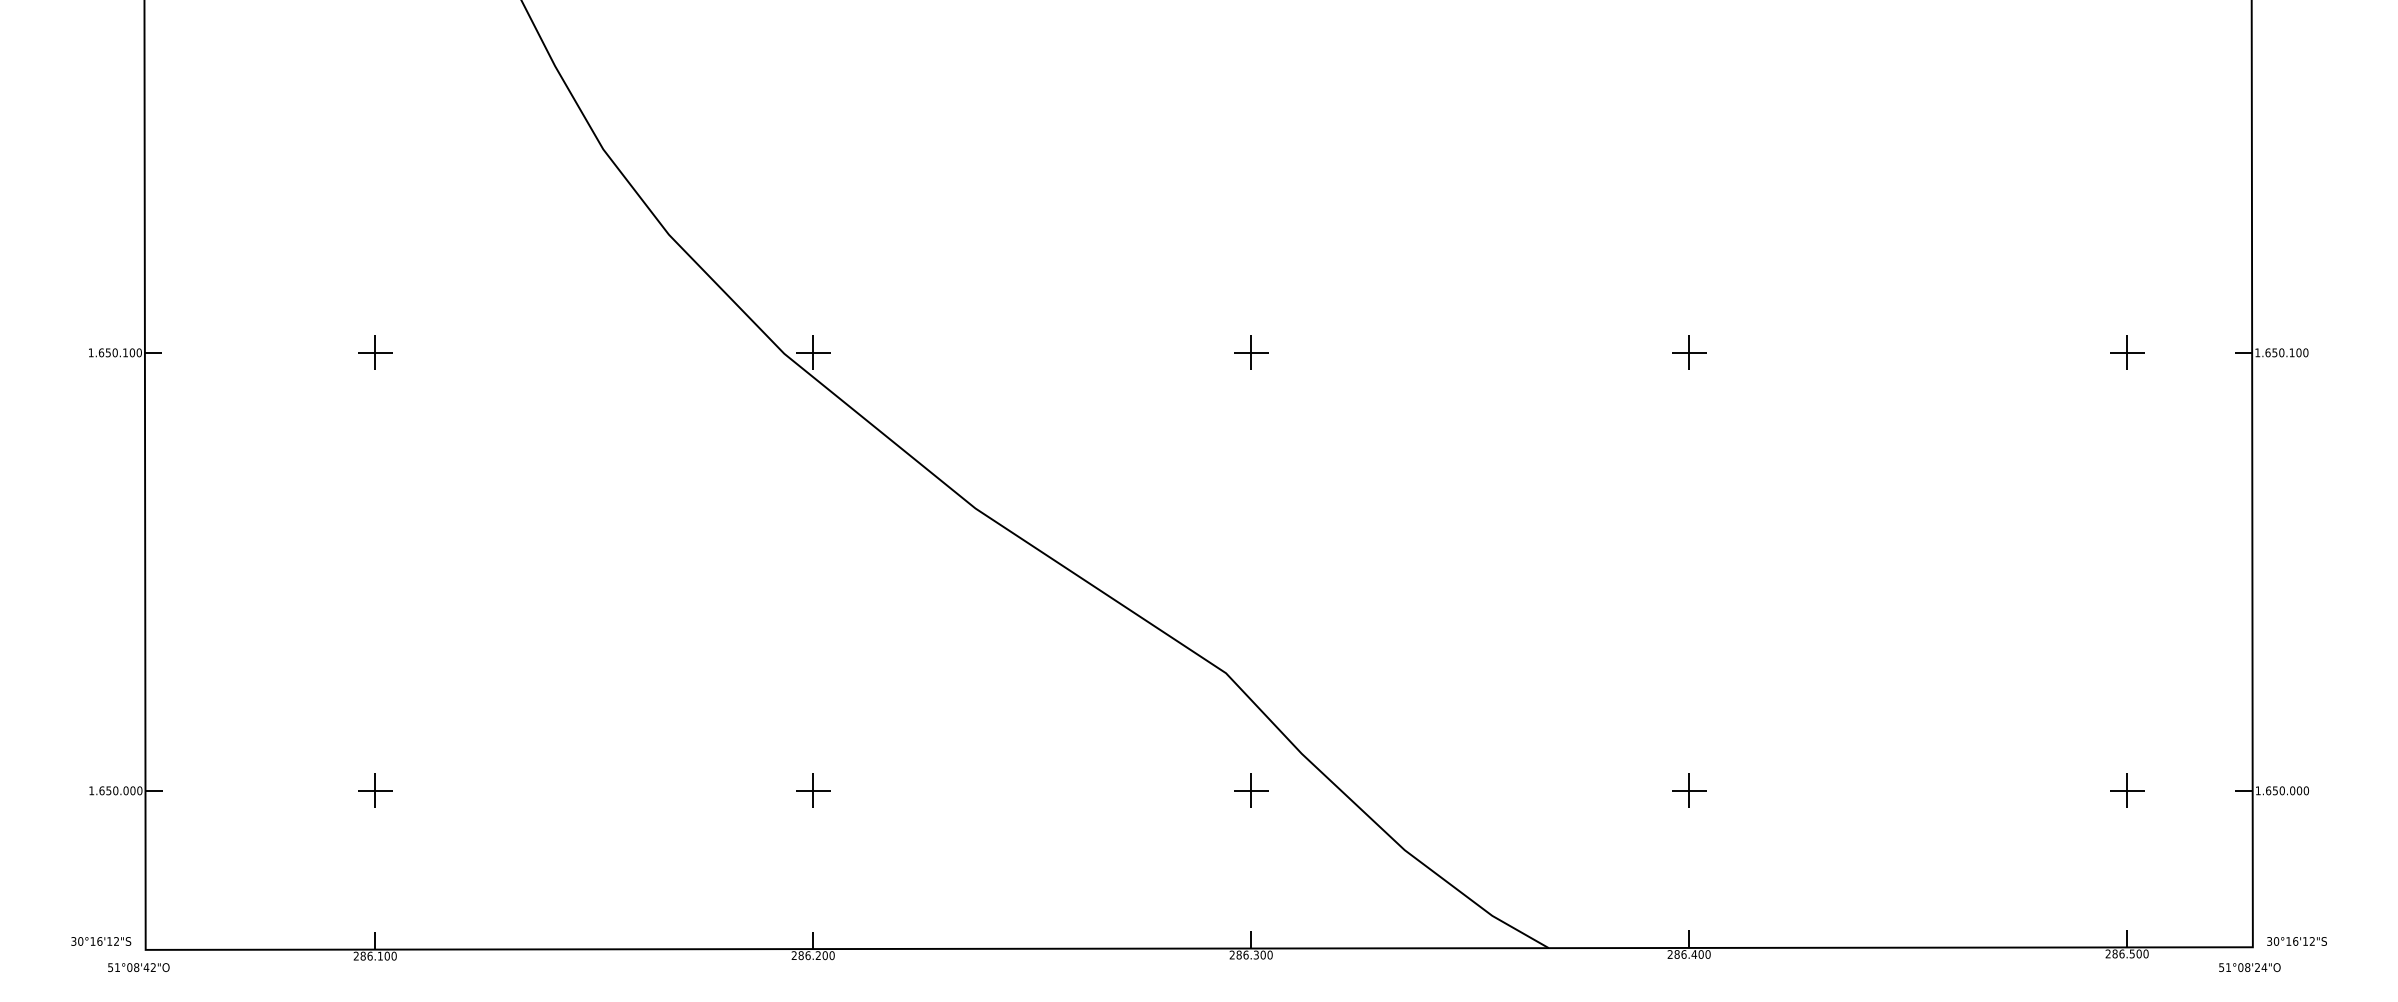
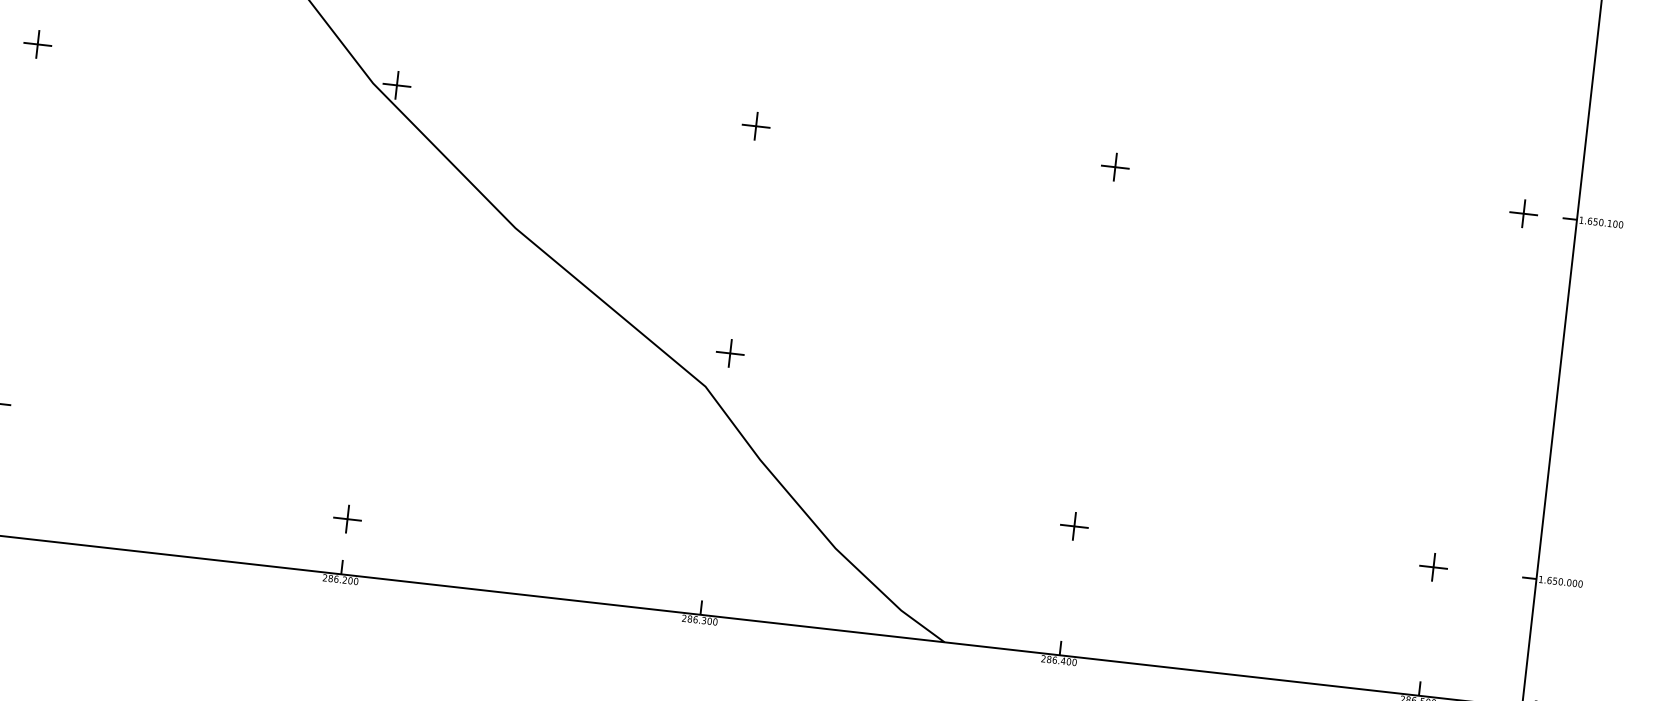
part: (2127, 352) -> (1524, 213), moved
part: (813, 790) -> (347, 518), moved
part: (1251, 790) -> (730, 353), moved

